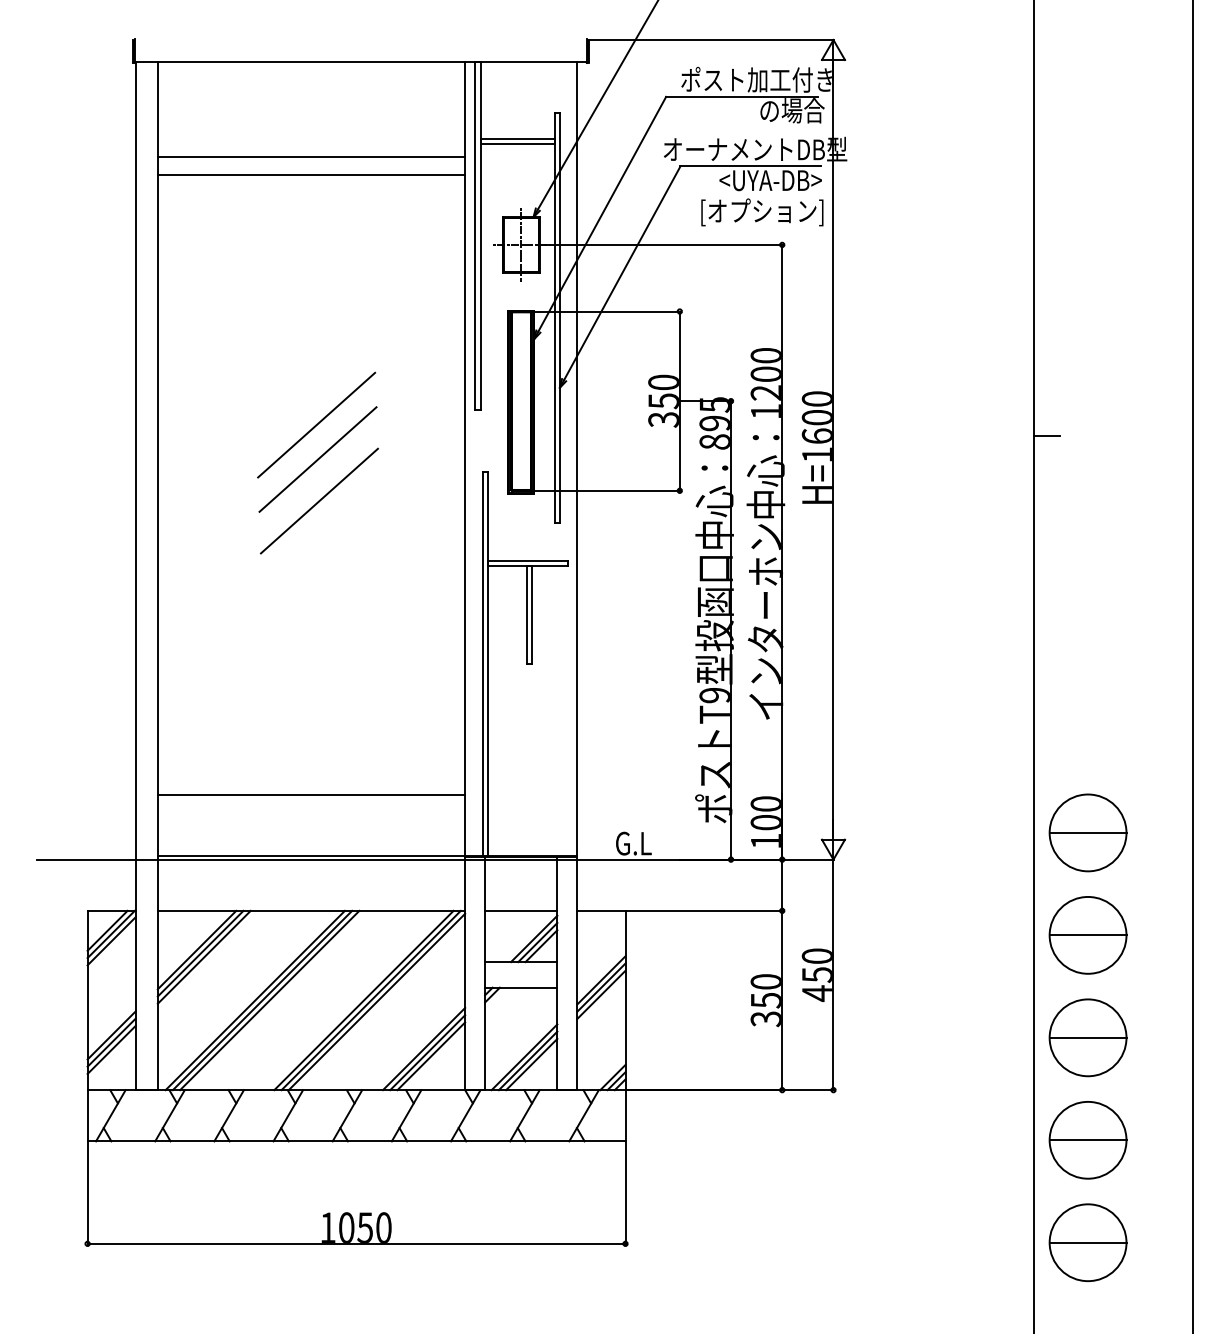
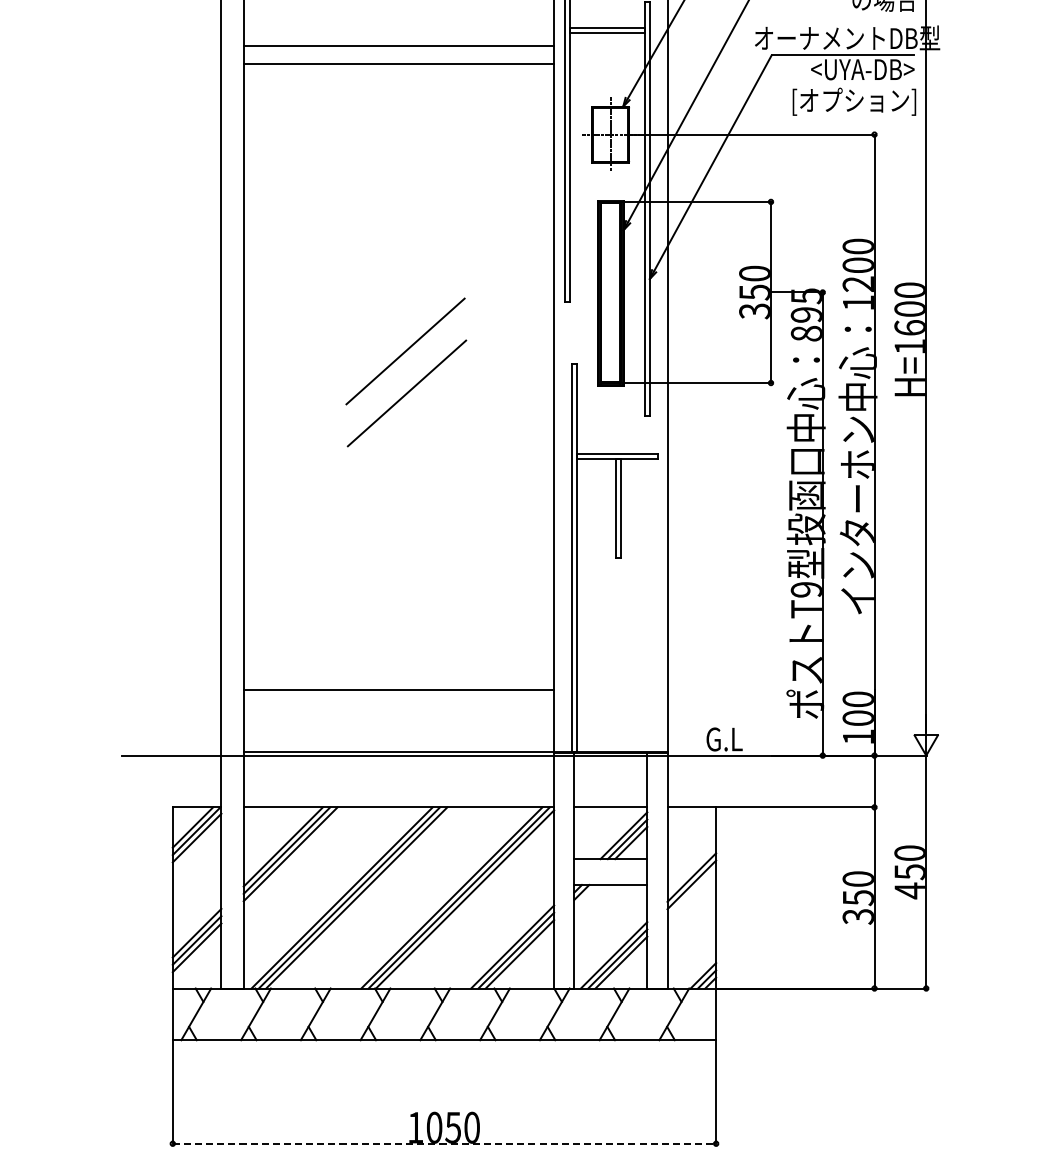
line: (316, 424) -> (404, 316), removed
line: (601, 994) -> (691, 891), removed
line: (356, 1243) -> (444, 1143), solid -> dashed

